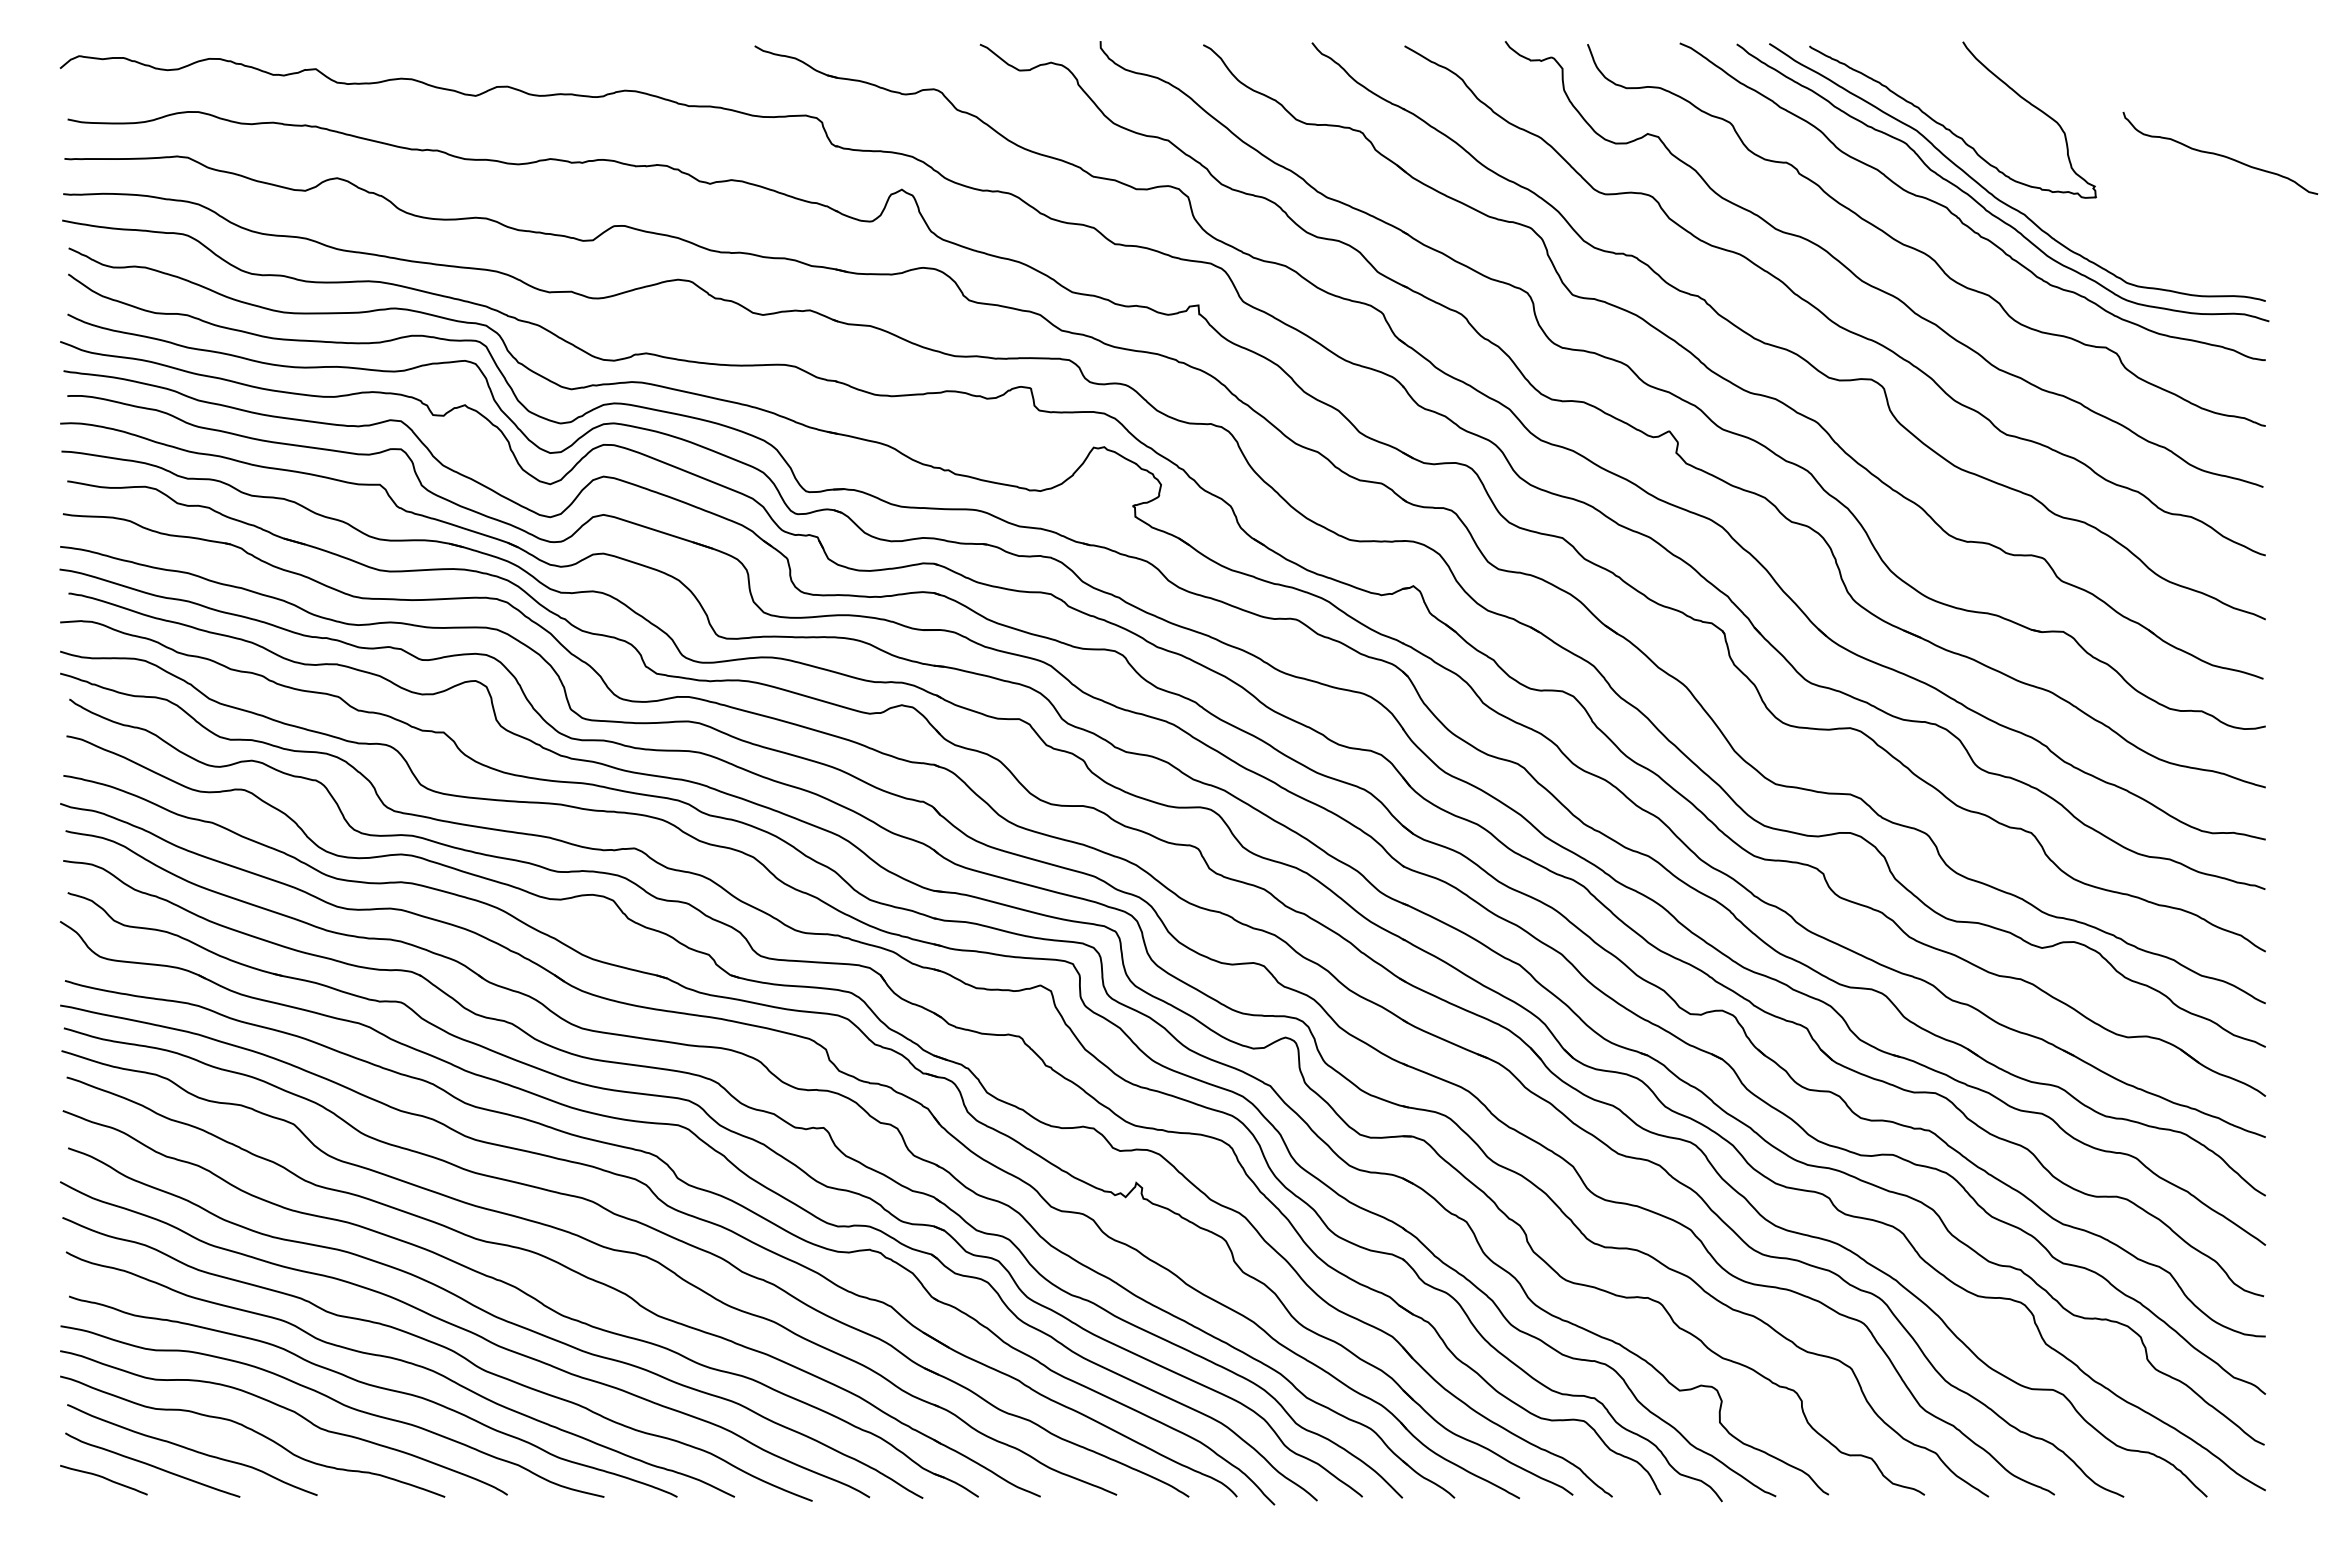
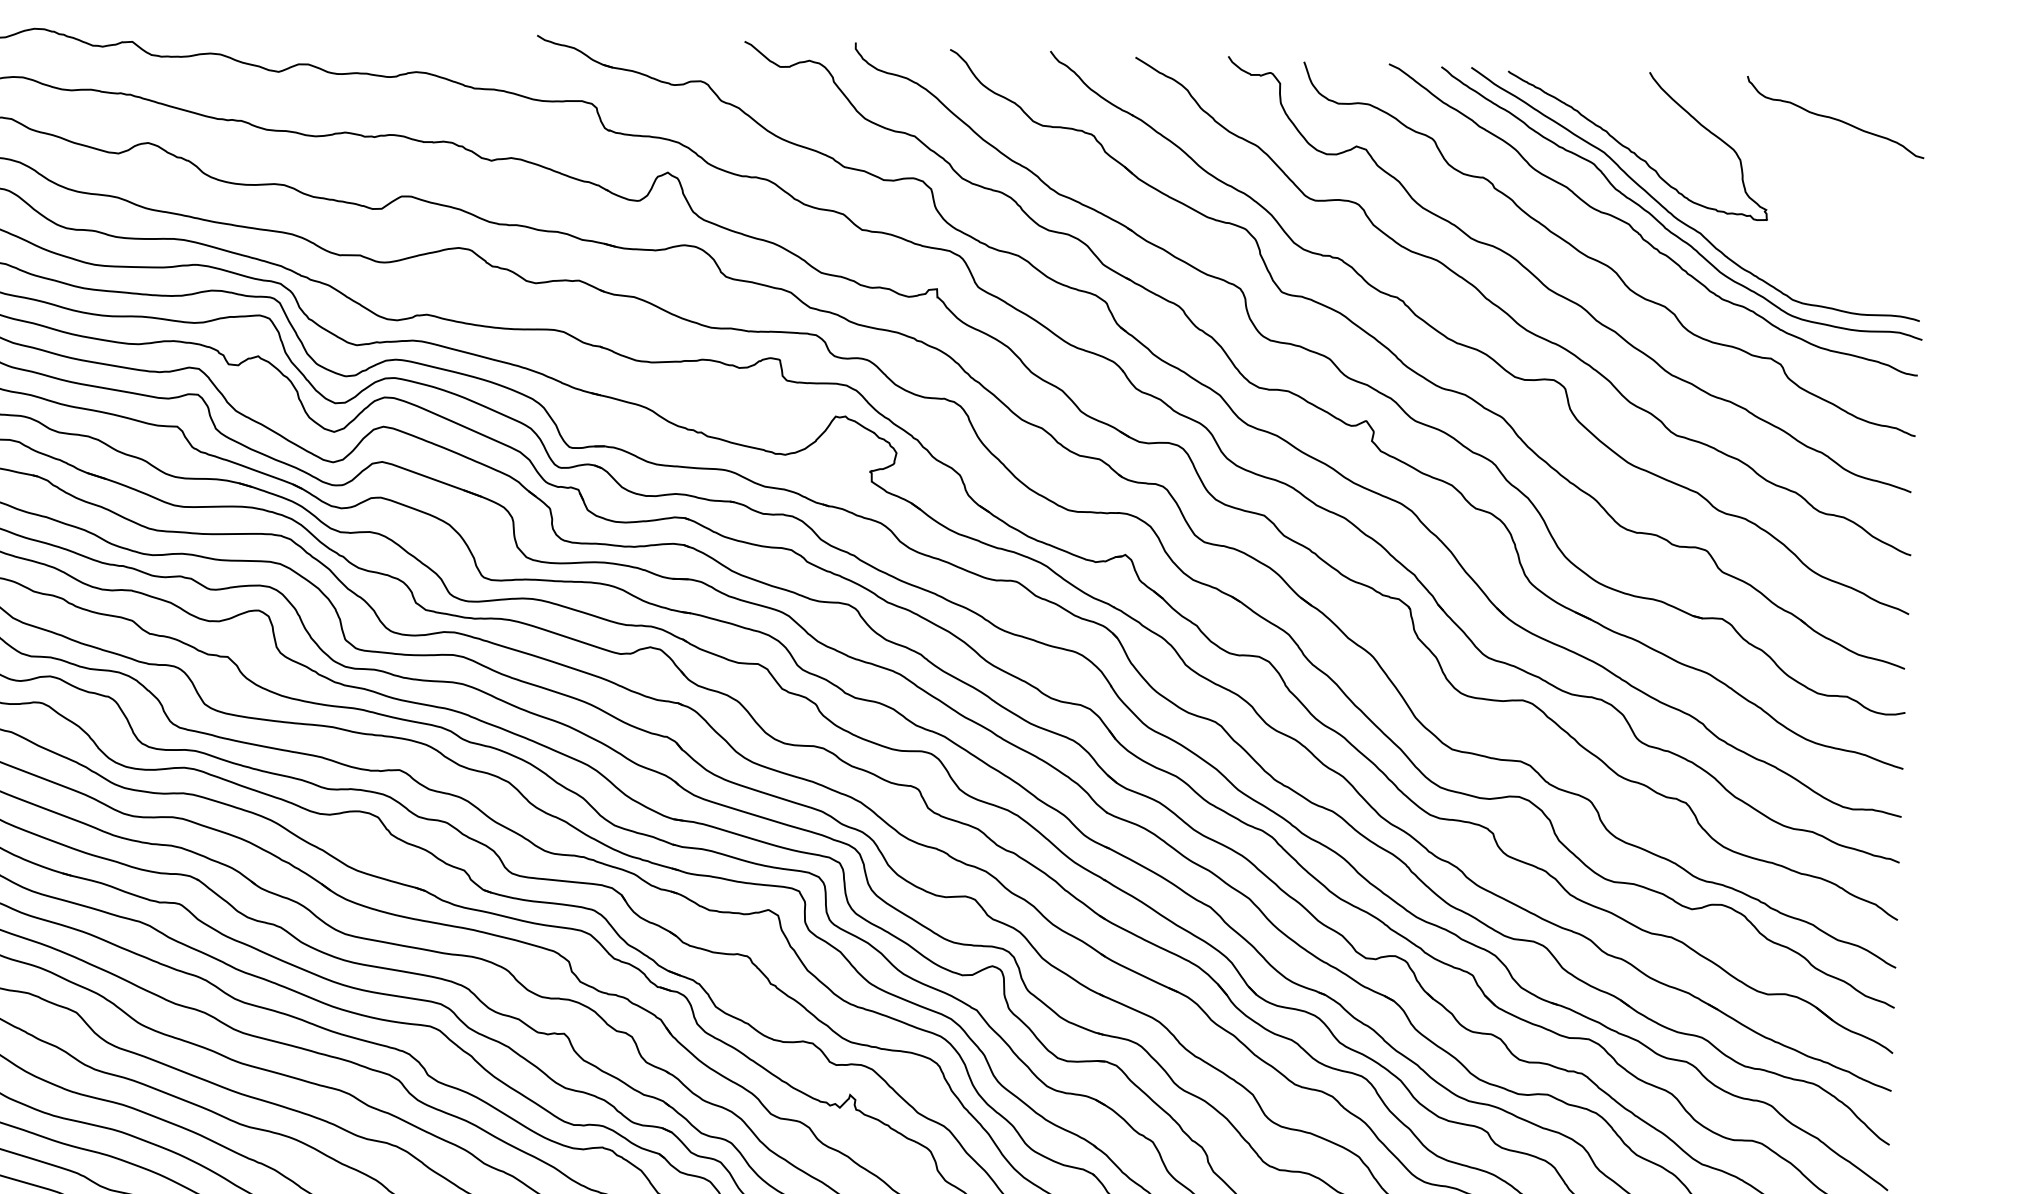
curve: (2220, 154) -> (1835, 118), moved

